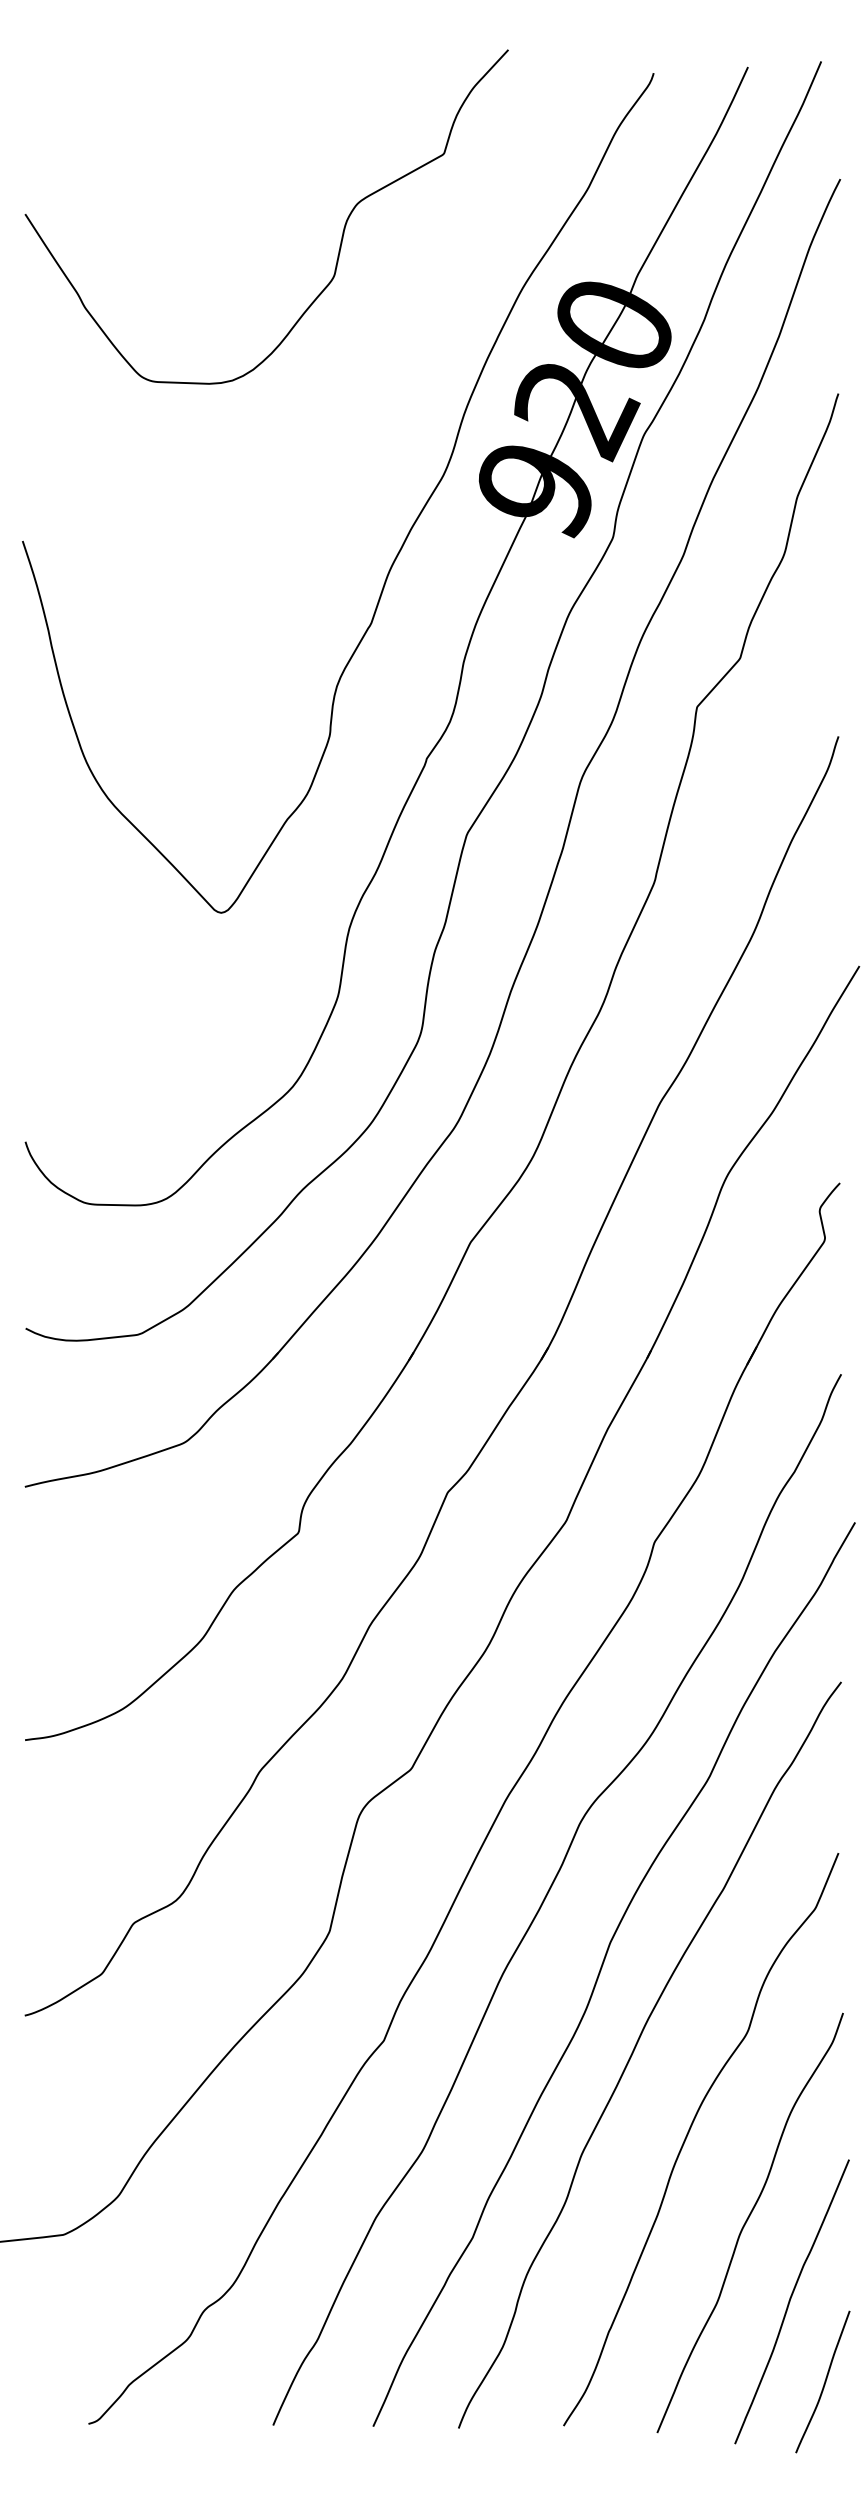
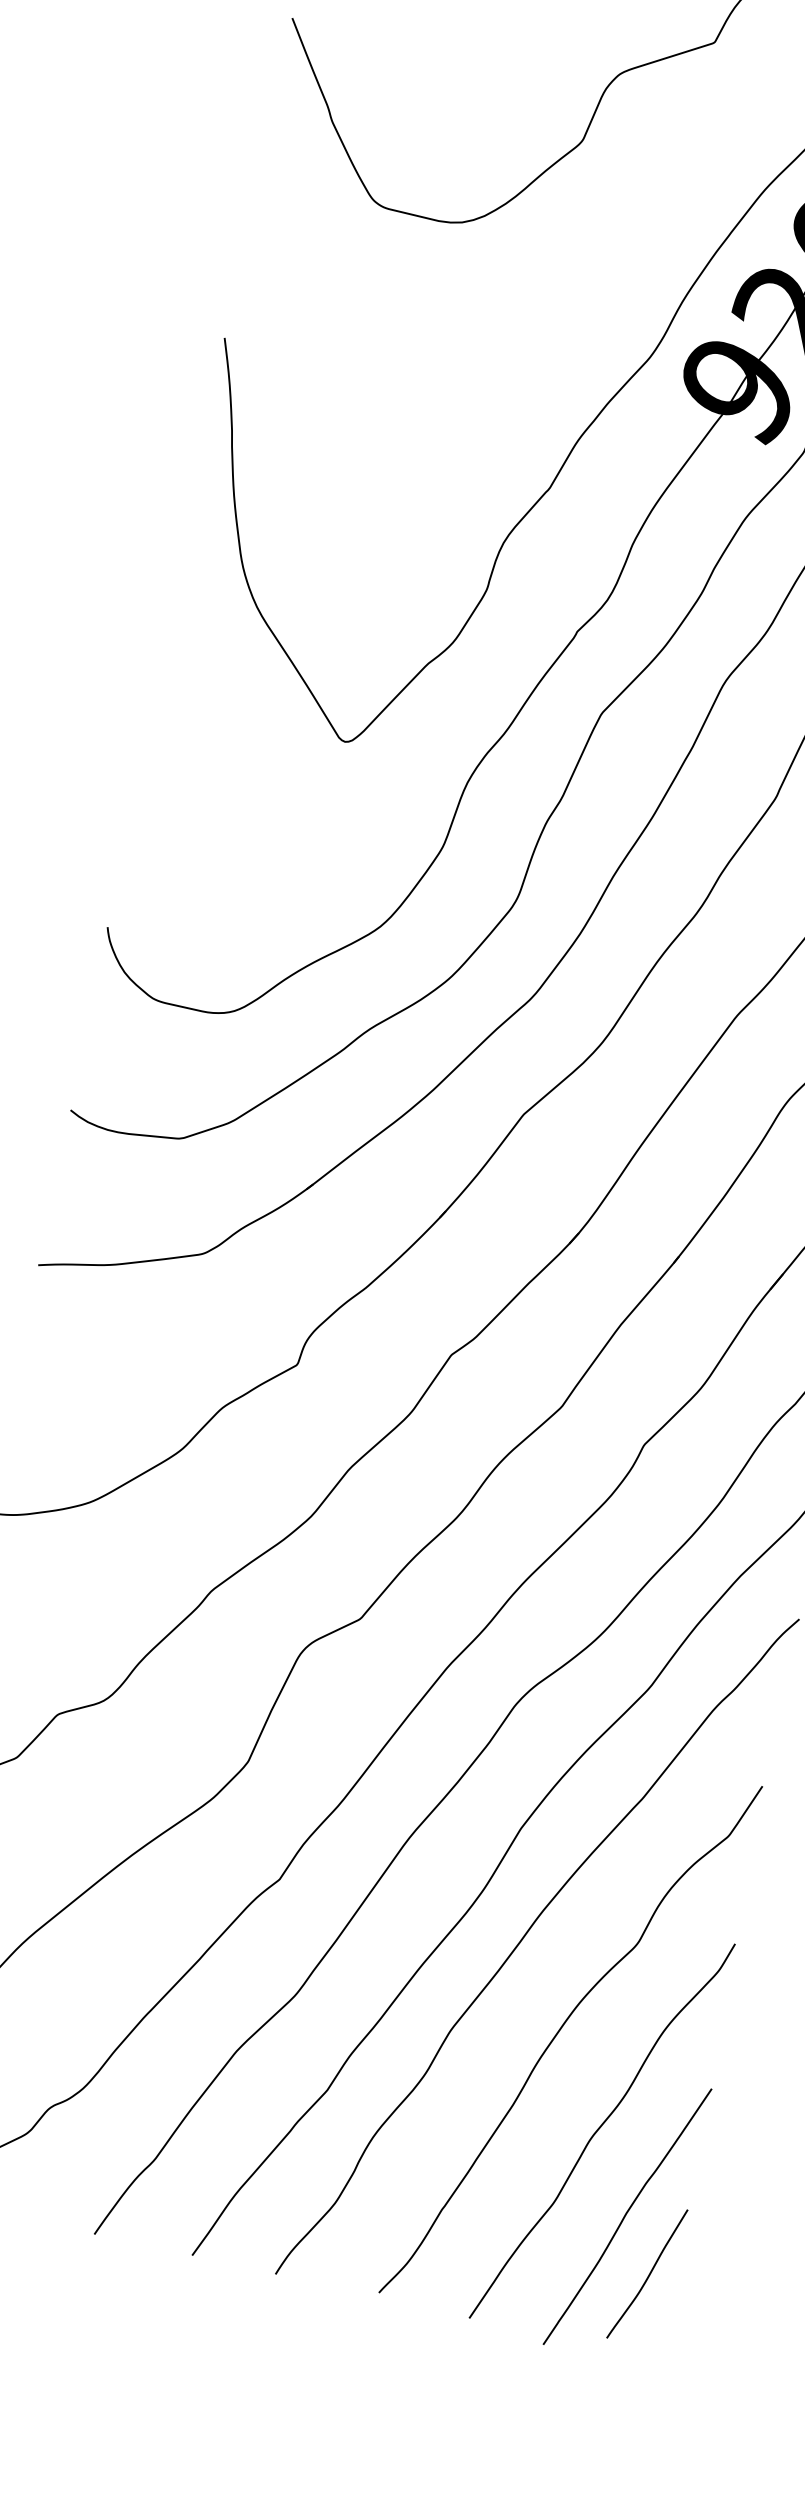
curve: (824, 2381) -> (649, 2273), moved

